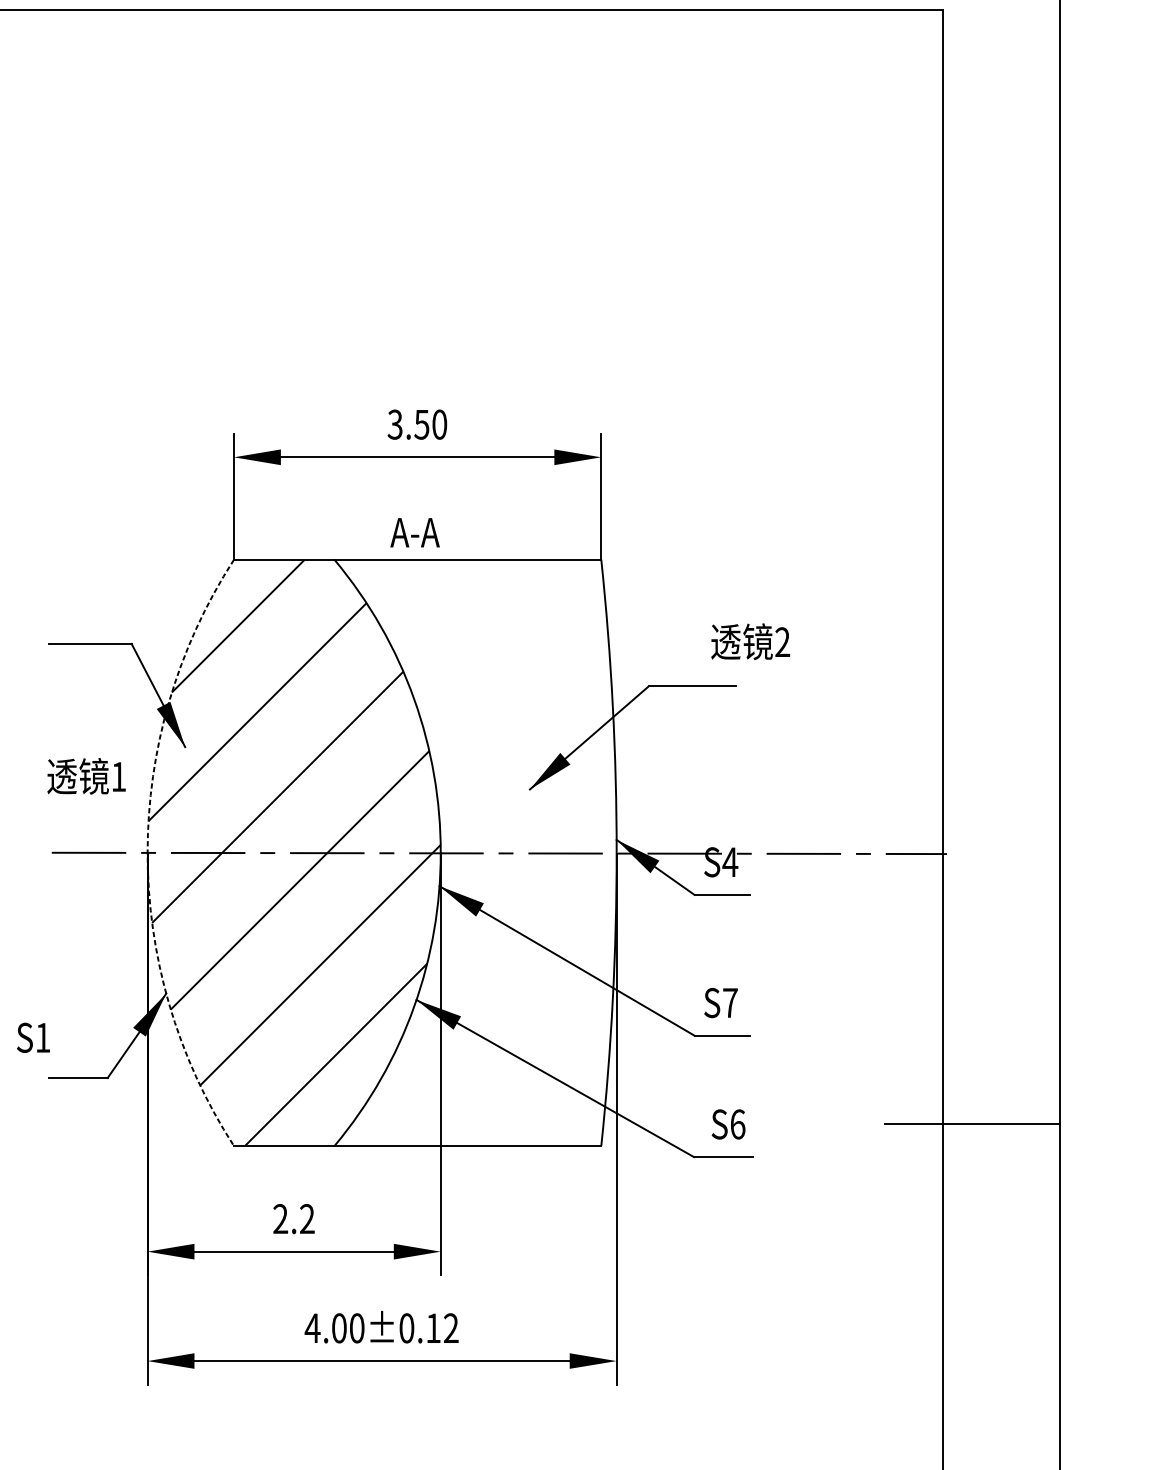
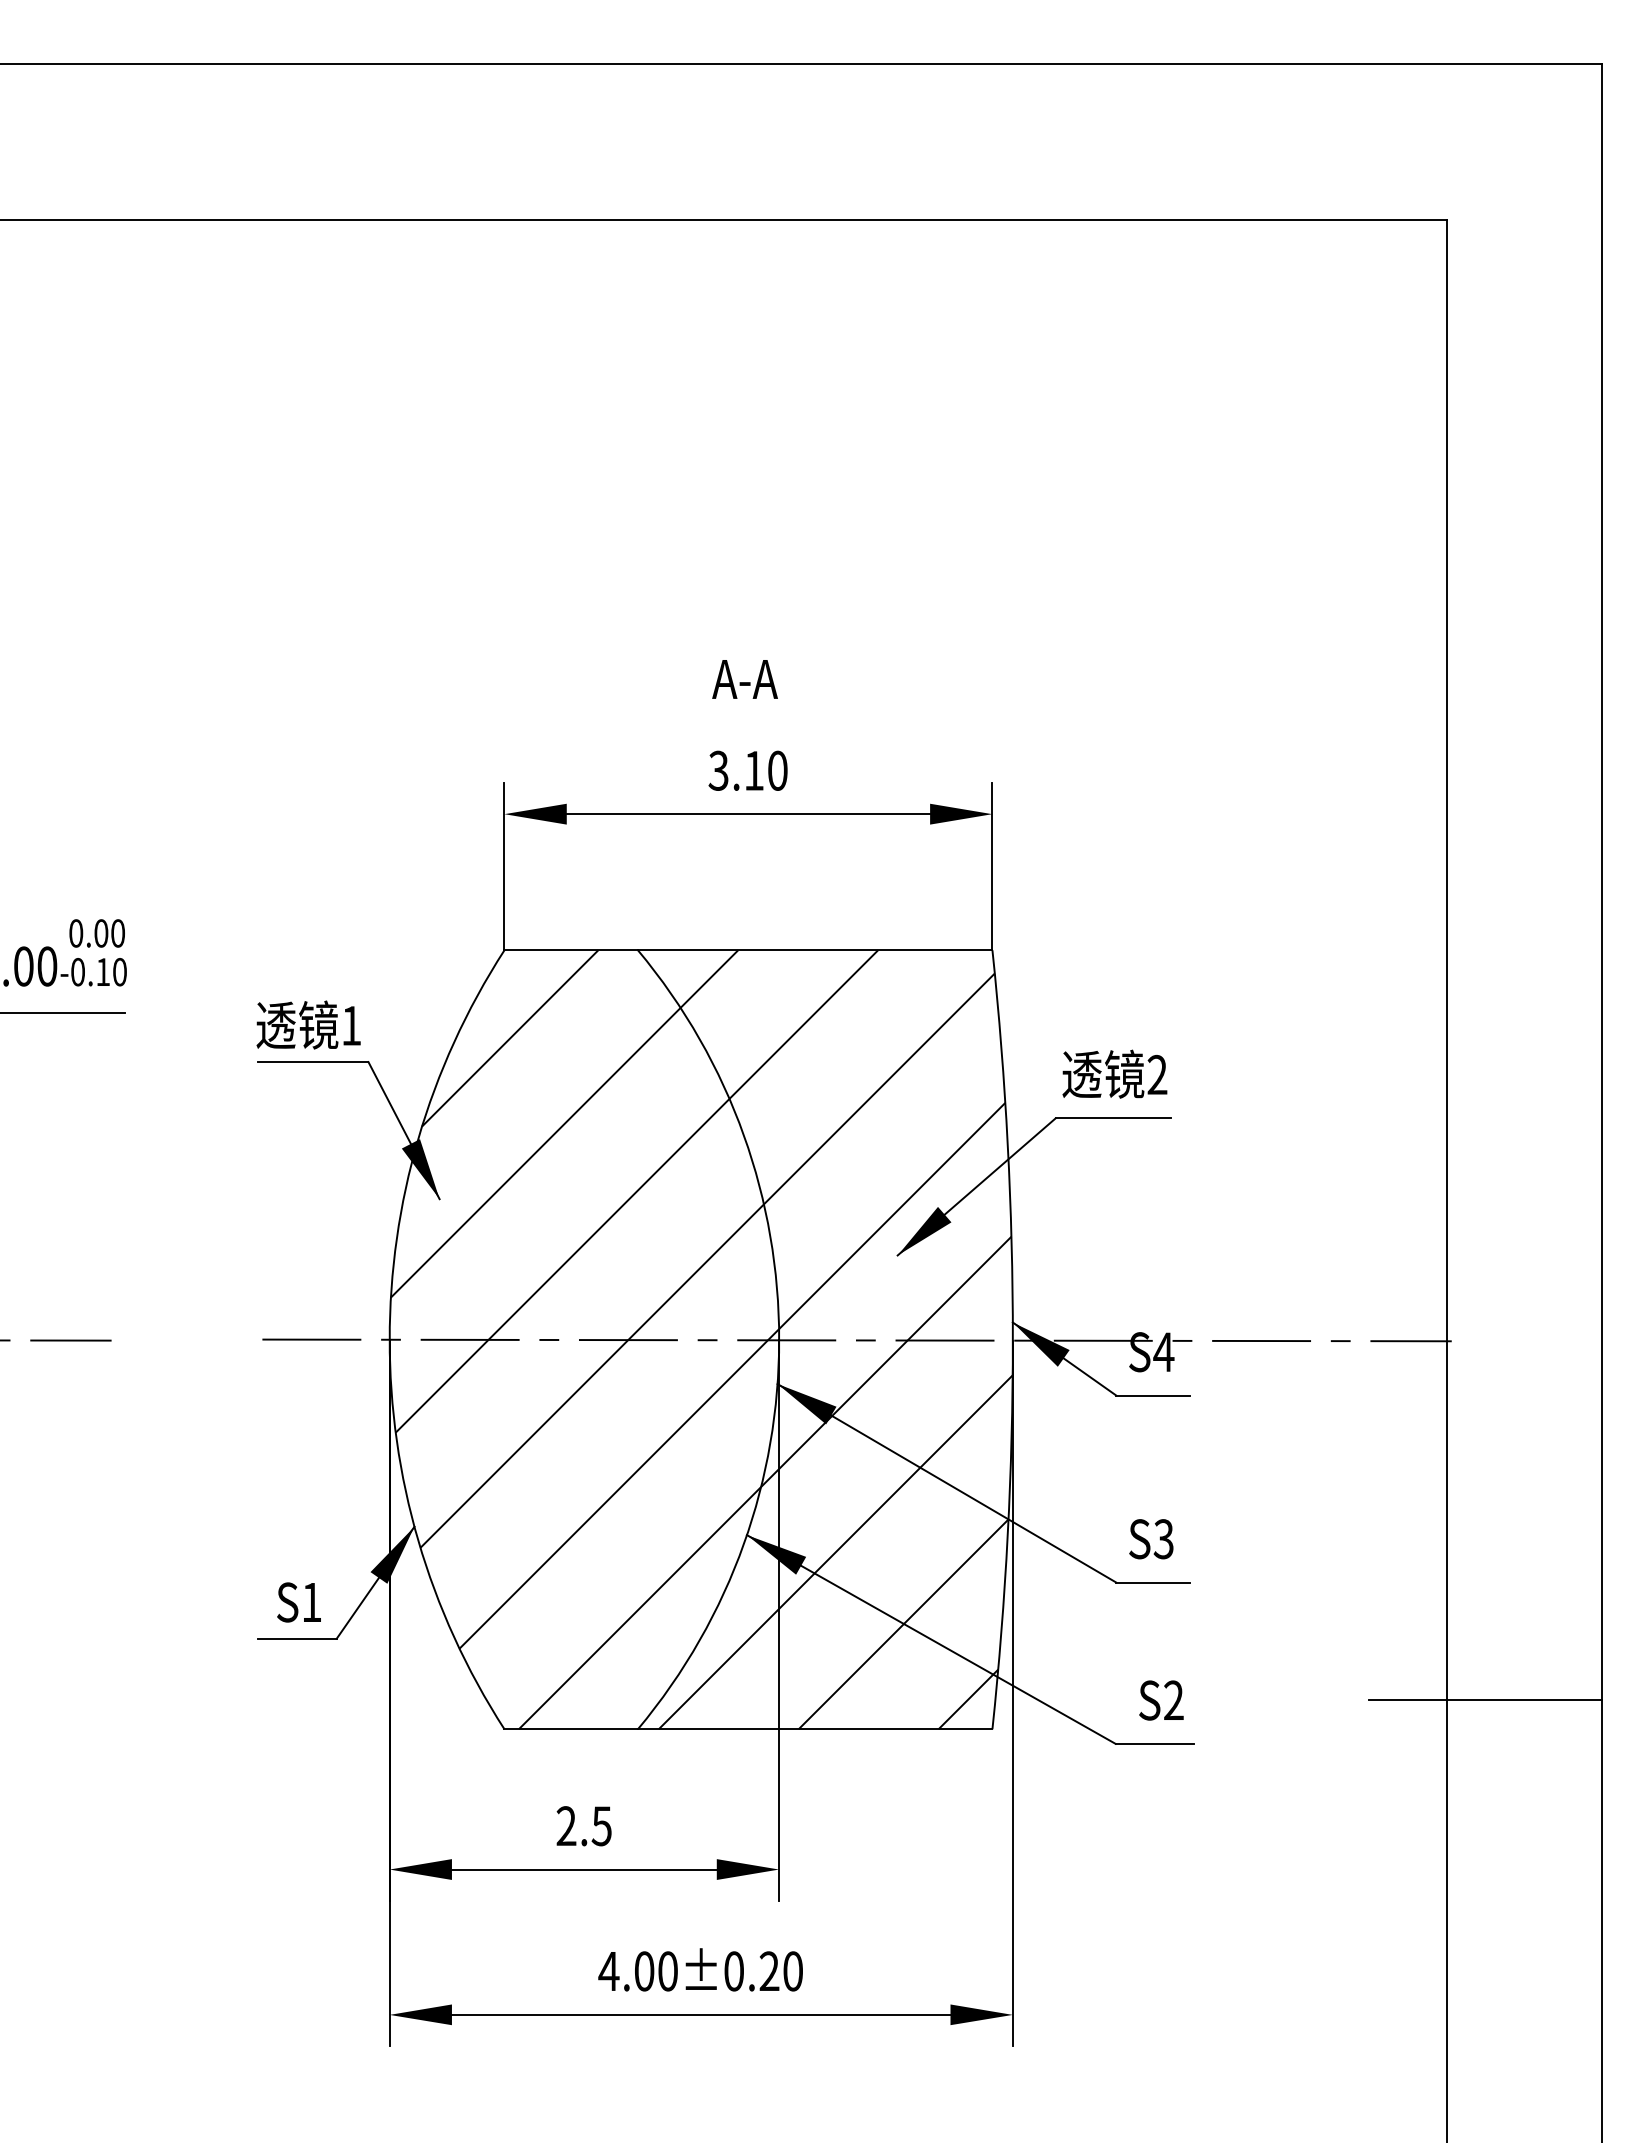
text: (421, 424) -> (753, 770), 3.50 -> 3.10
text: (414, 532) -> (744, 679), moved
text: (750, 641) -> (1114, 1073), moved
text: (86, 775) -> (308, 1024), moved
arc: (147, 852) -> (389, 1339), dashed -> solid
hatch: (474, 852) -> (824, 1339), added
text: (730, 1003) -> (1163, 1539), S7 -> S3
text: (33, 1037) -> (298, 1602), moved
text: (737, 1124) -> (1173, 1700), S6 -> S2
text: (307, 1219) -> (601, 1826), 2.2 -> 2.5
text: (441, 1328) -> (780, 1971), 4.00±0.12 -> 4.00±0.20

